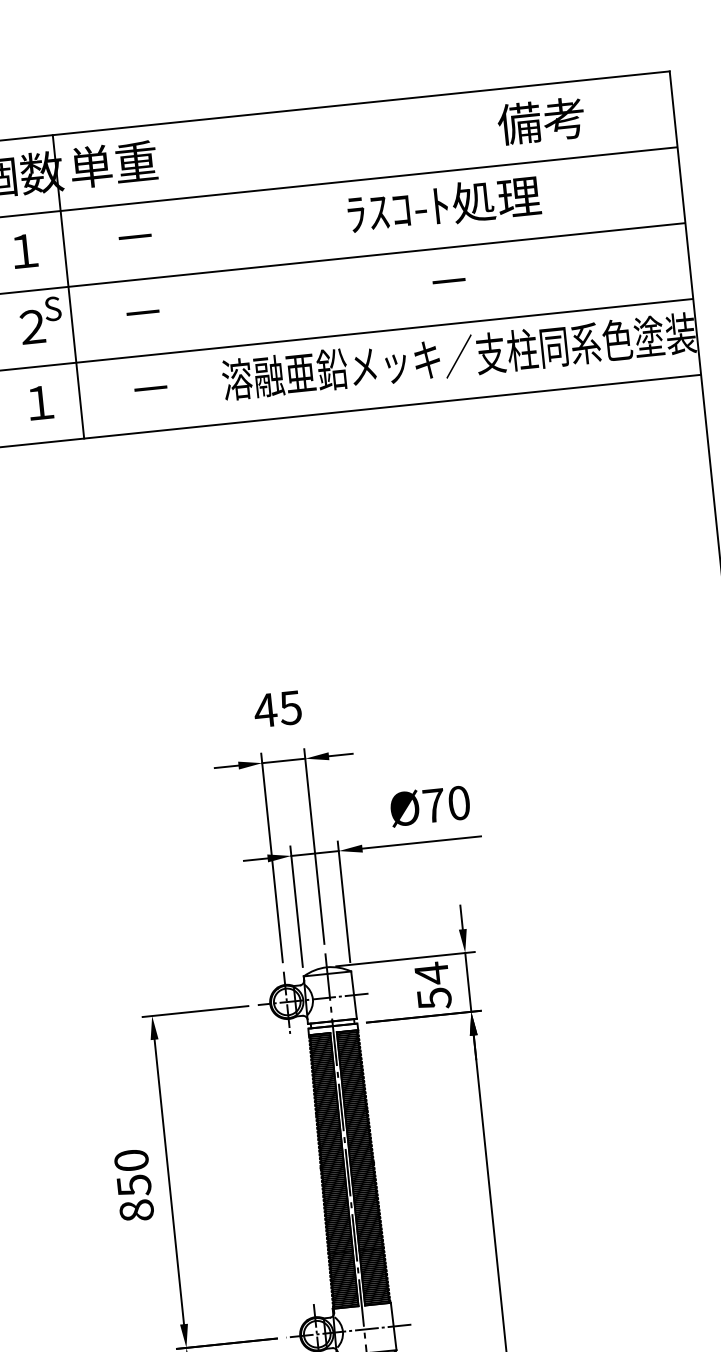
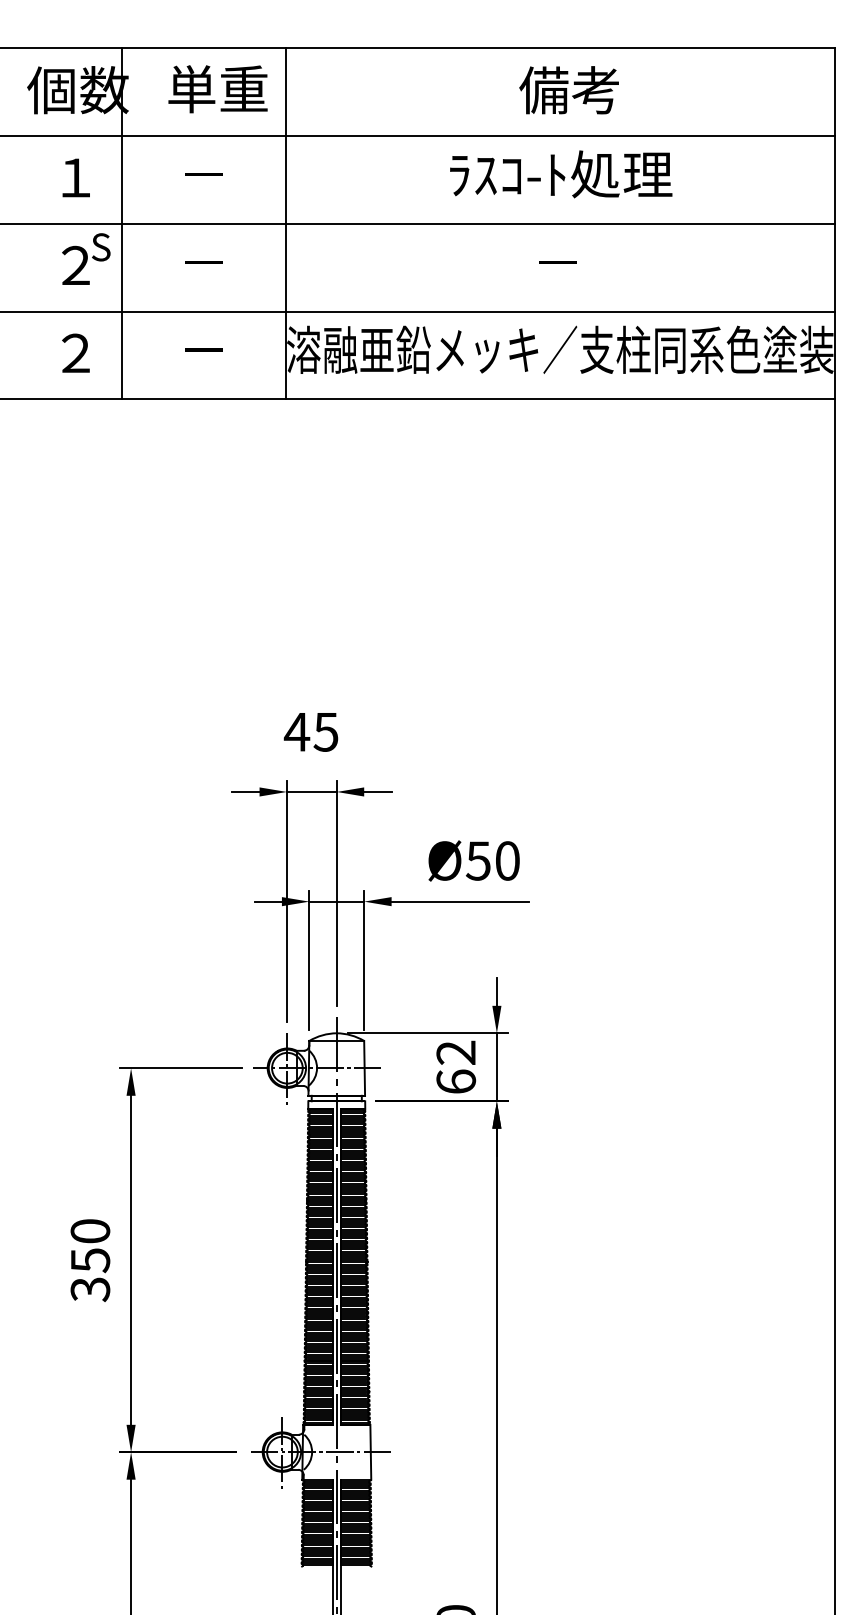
text: (540, 121) -> (568, 90), moved
text: (113, 164) -> (217, 89), moved
line: (211, 271) -> (286, 223), added
text: (40, 402) -> (75, 352), １ -> ２
text: (433, 805) -> (477, 860), Ø70 -> Ø50
text: (433, 985) -> (456, 1066), 54 -> 62
text: (136, 1210) -> (90, 1289), 850 -> 350

